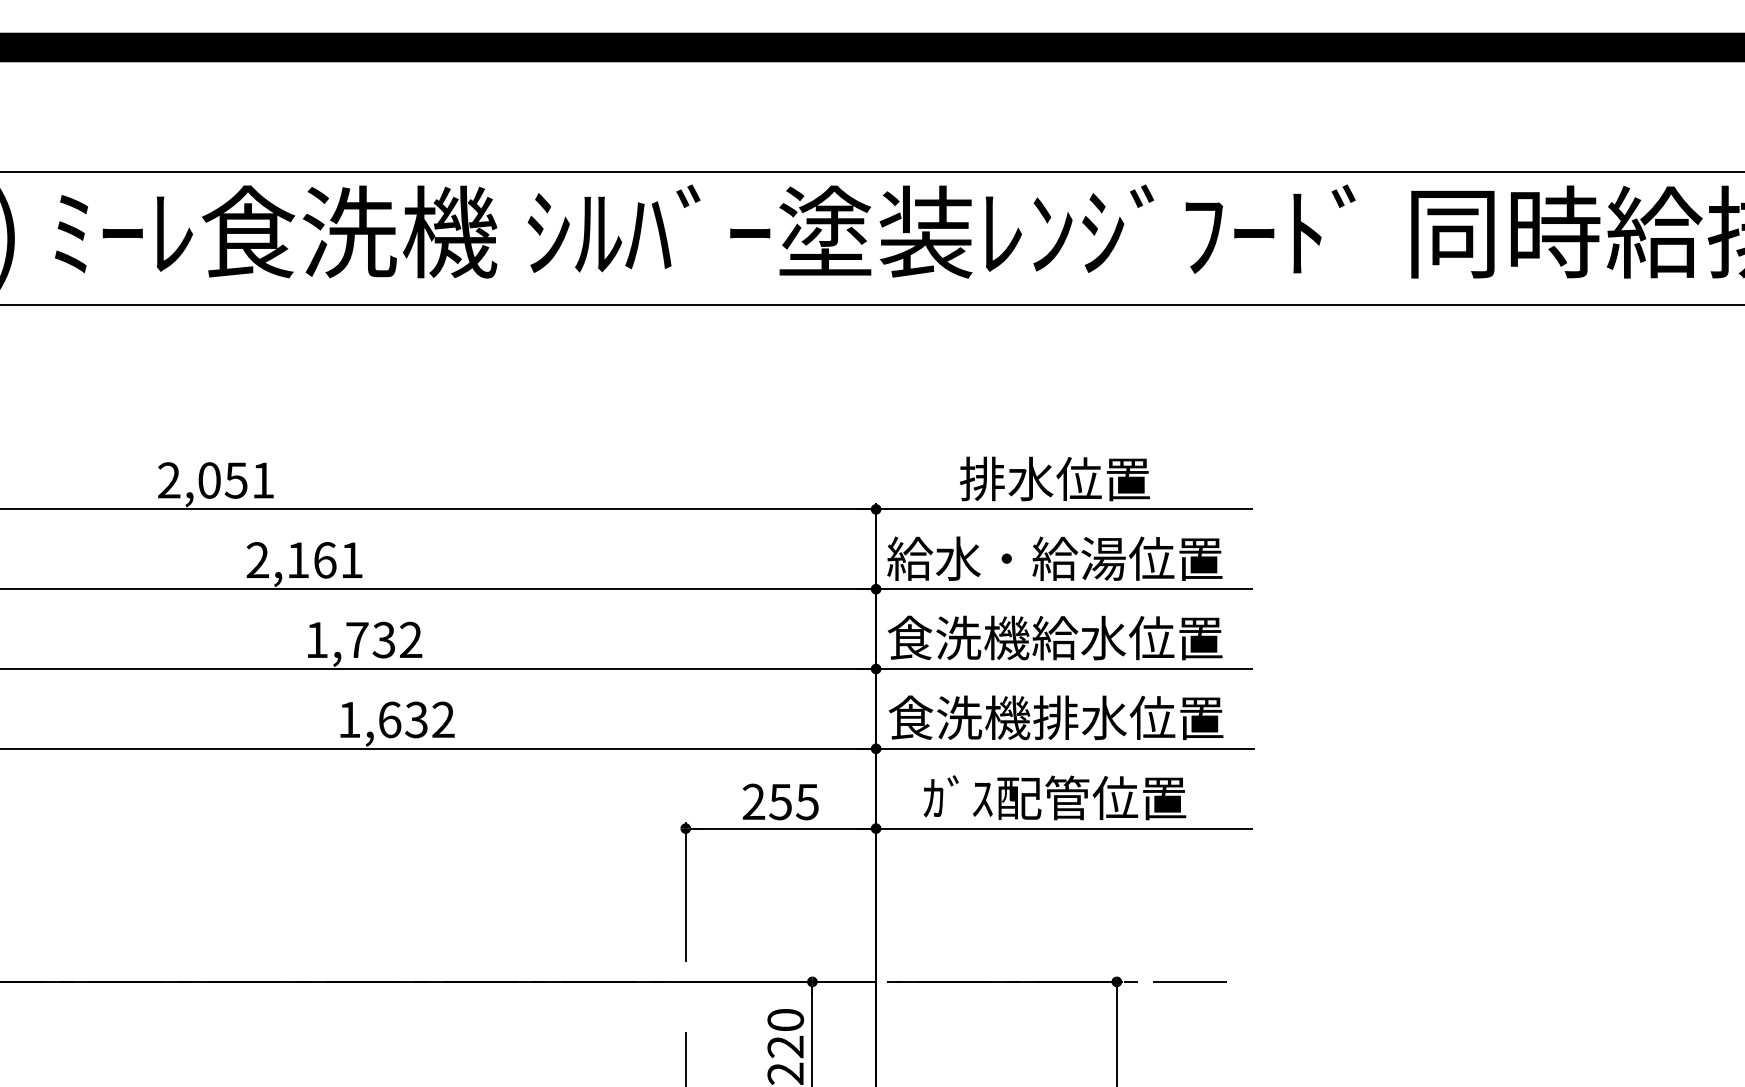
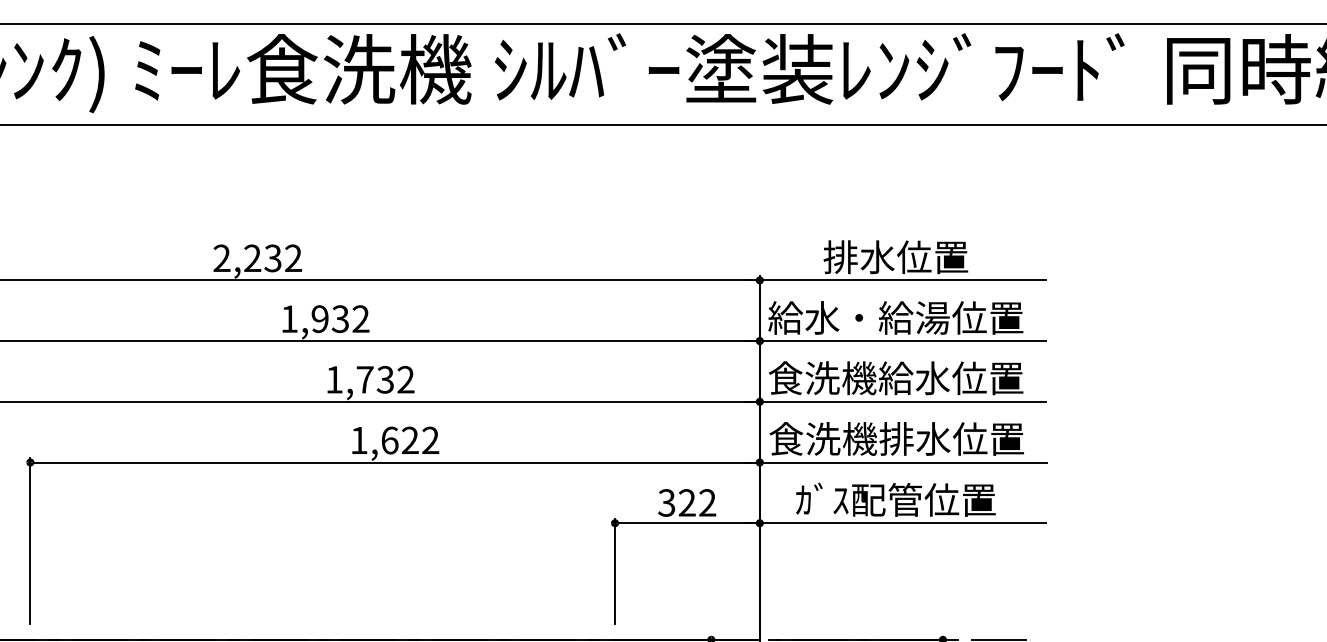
text: (236, 480) -> (273, 258), 2,051 -> 2,232
text: (304, 560) -> (324, 319), 2,161 -> 1,932
text: (416, 719) -> (410, 440), 1,632 -> 1,622
text: (780, 801) -> (687, 502), 255 -> 322

